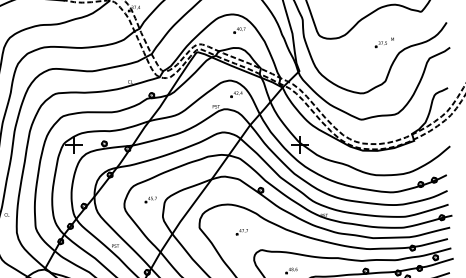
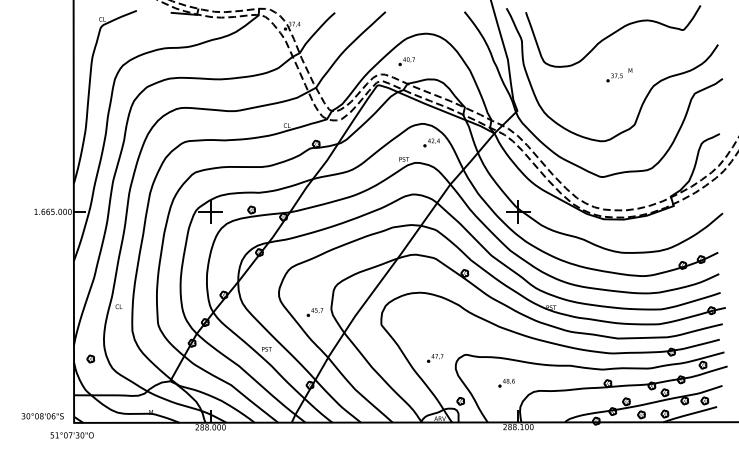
part: (239, 30) -> (406, 61), moved
part: (384, 42) -> (619, 75), moved
part: (150, 199) -> (314, 312), moved
part: (242, 232) -> (435, 358), moved

